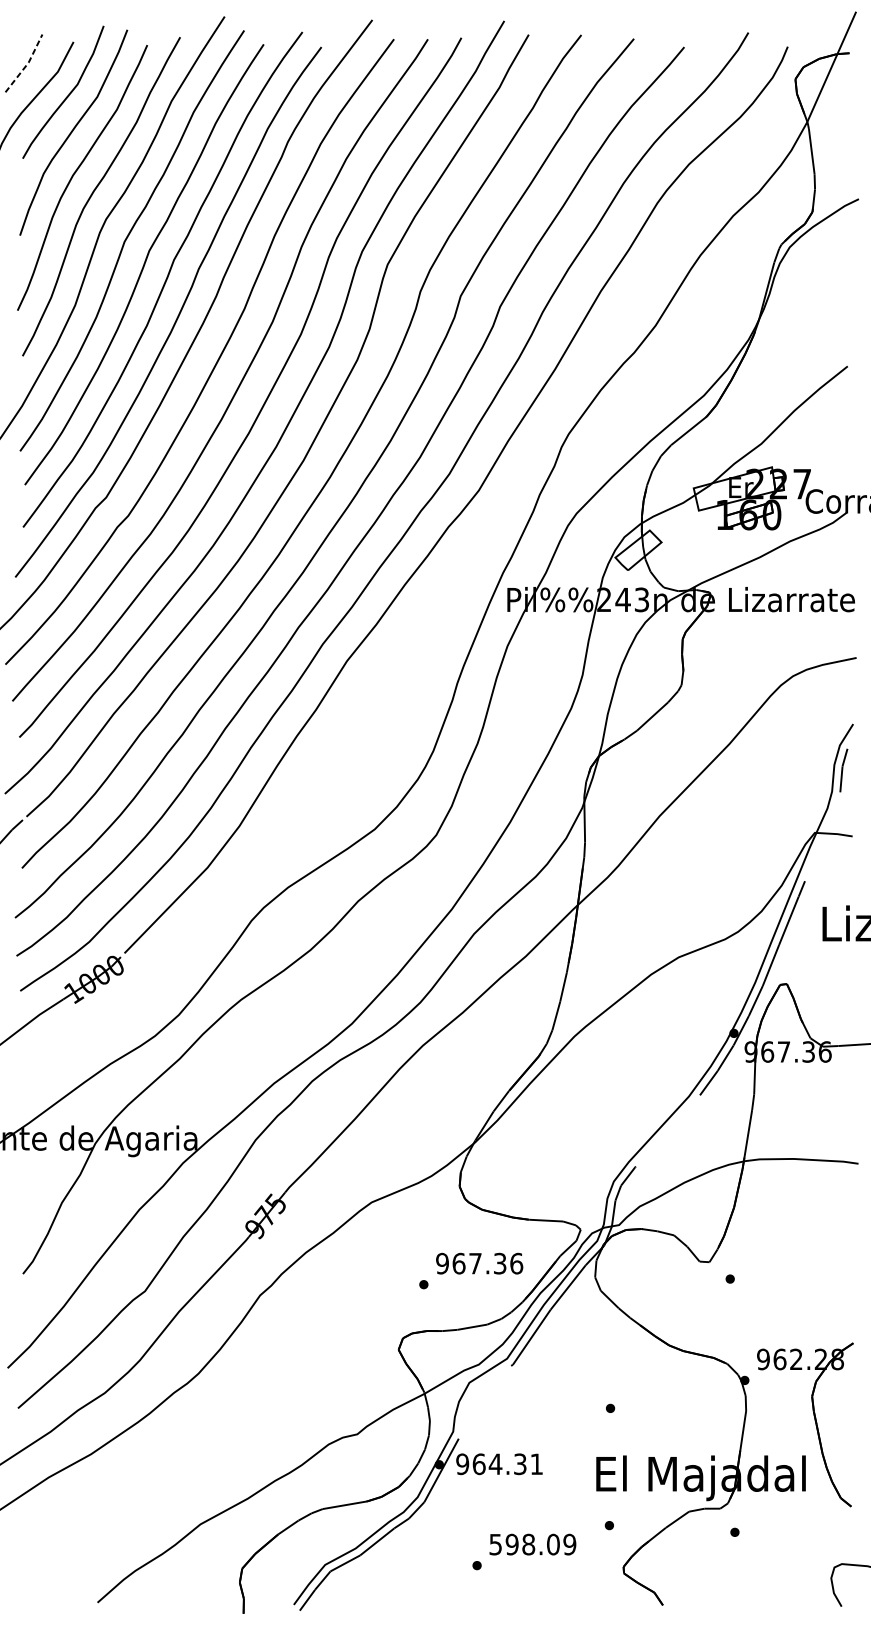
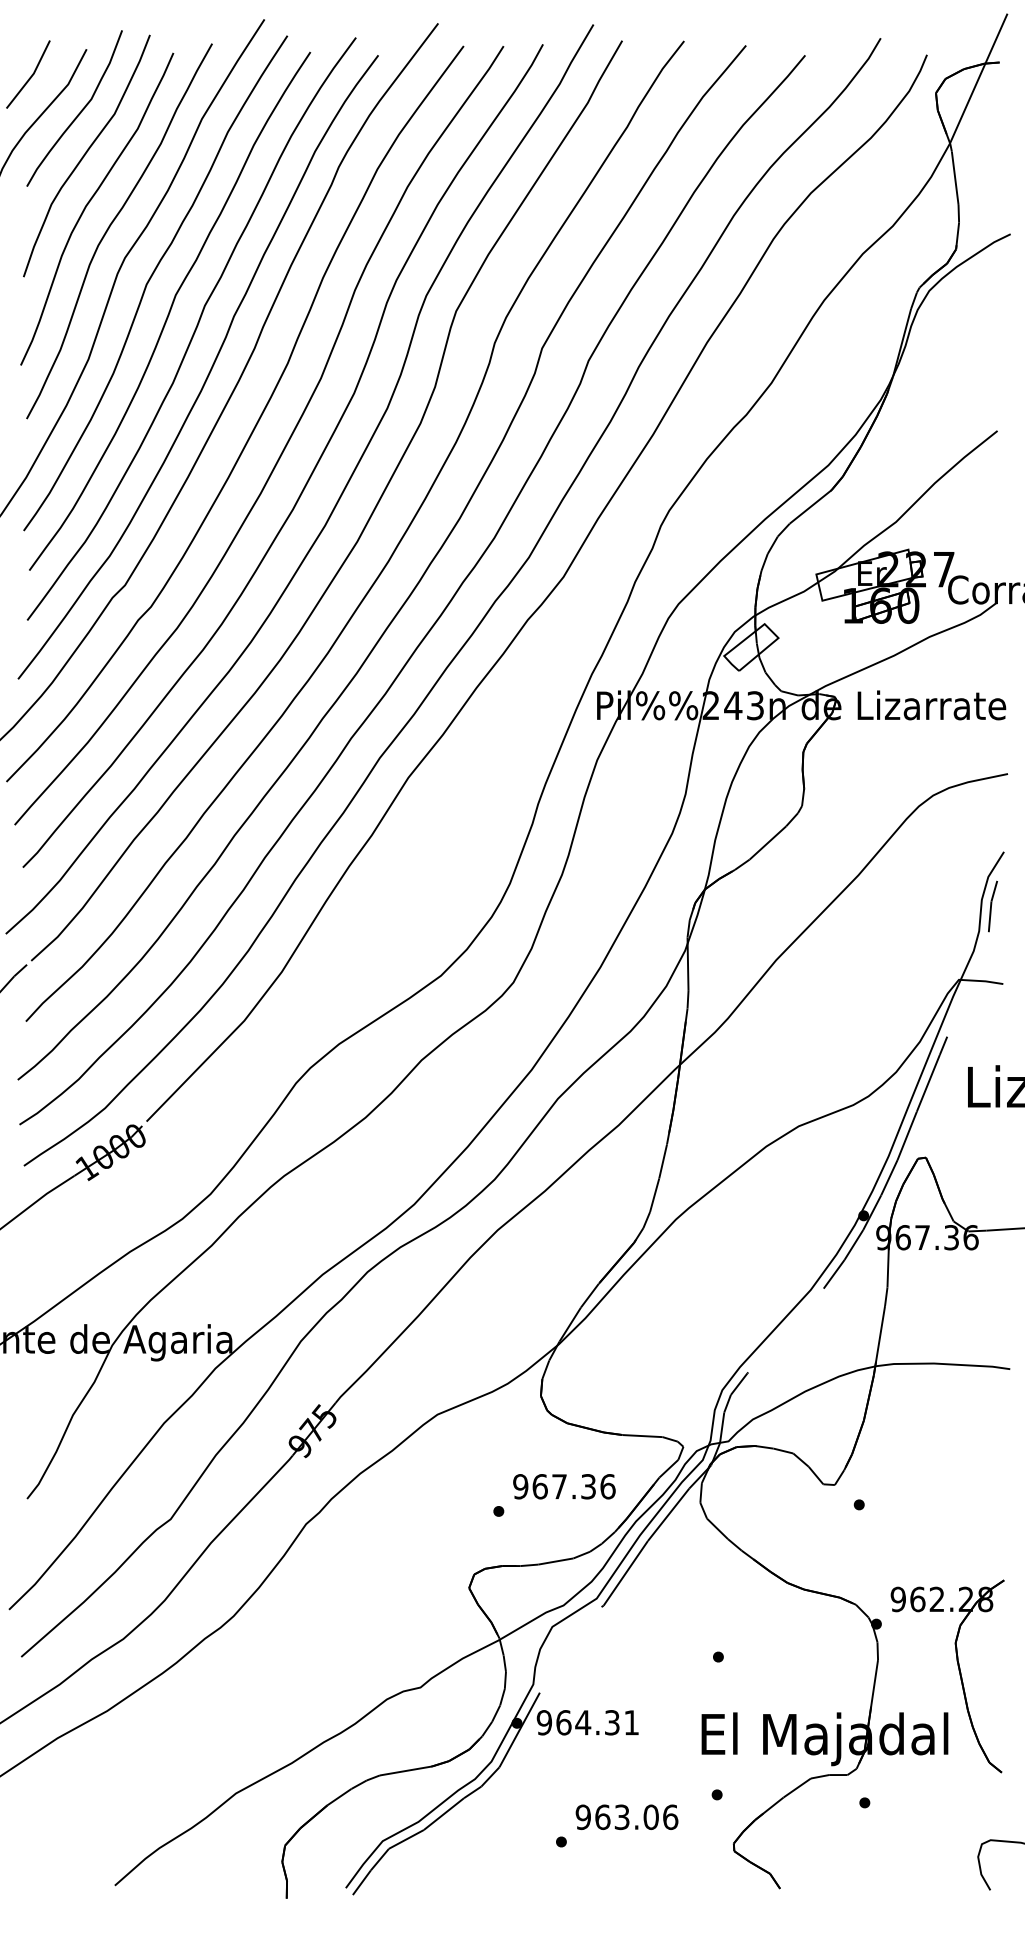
line: (27, 64) -> (32, 75), dashed -> solid
text: (532, 1544) -> (626, 1817), 598.09 -> 963.06

